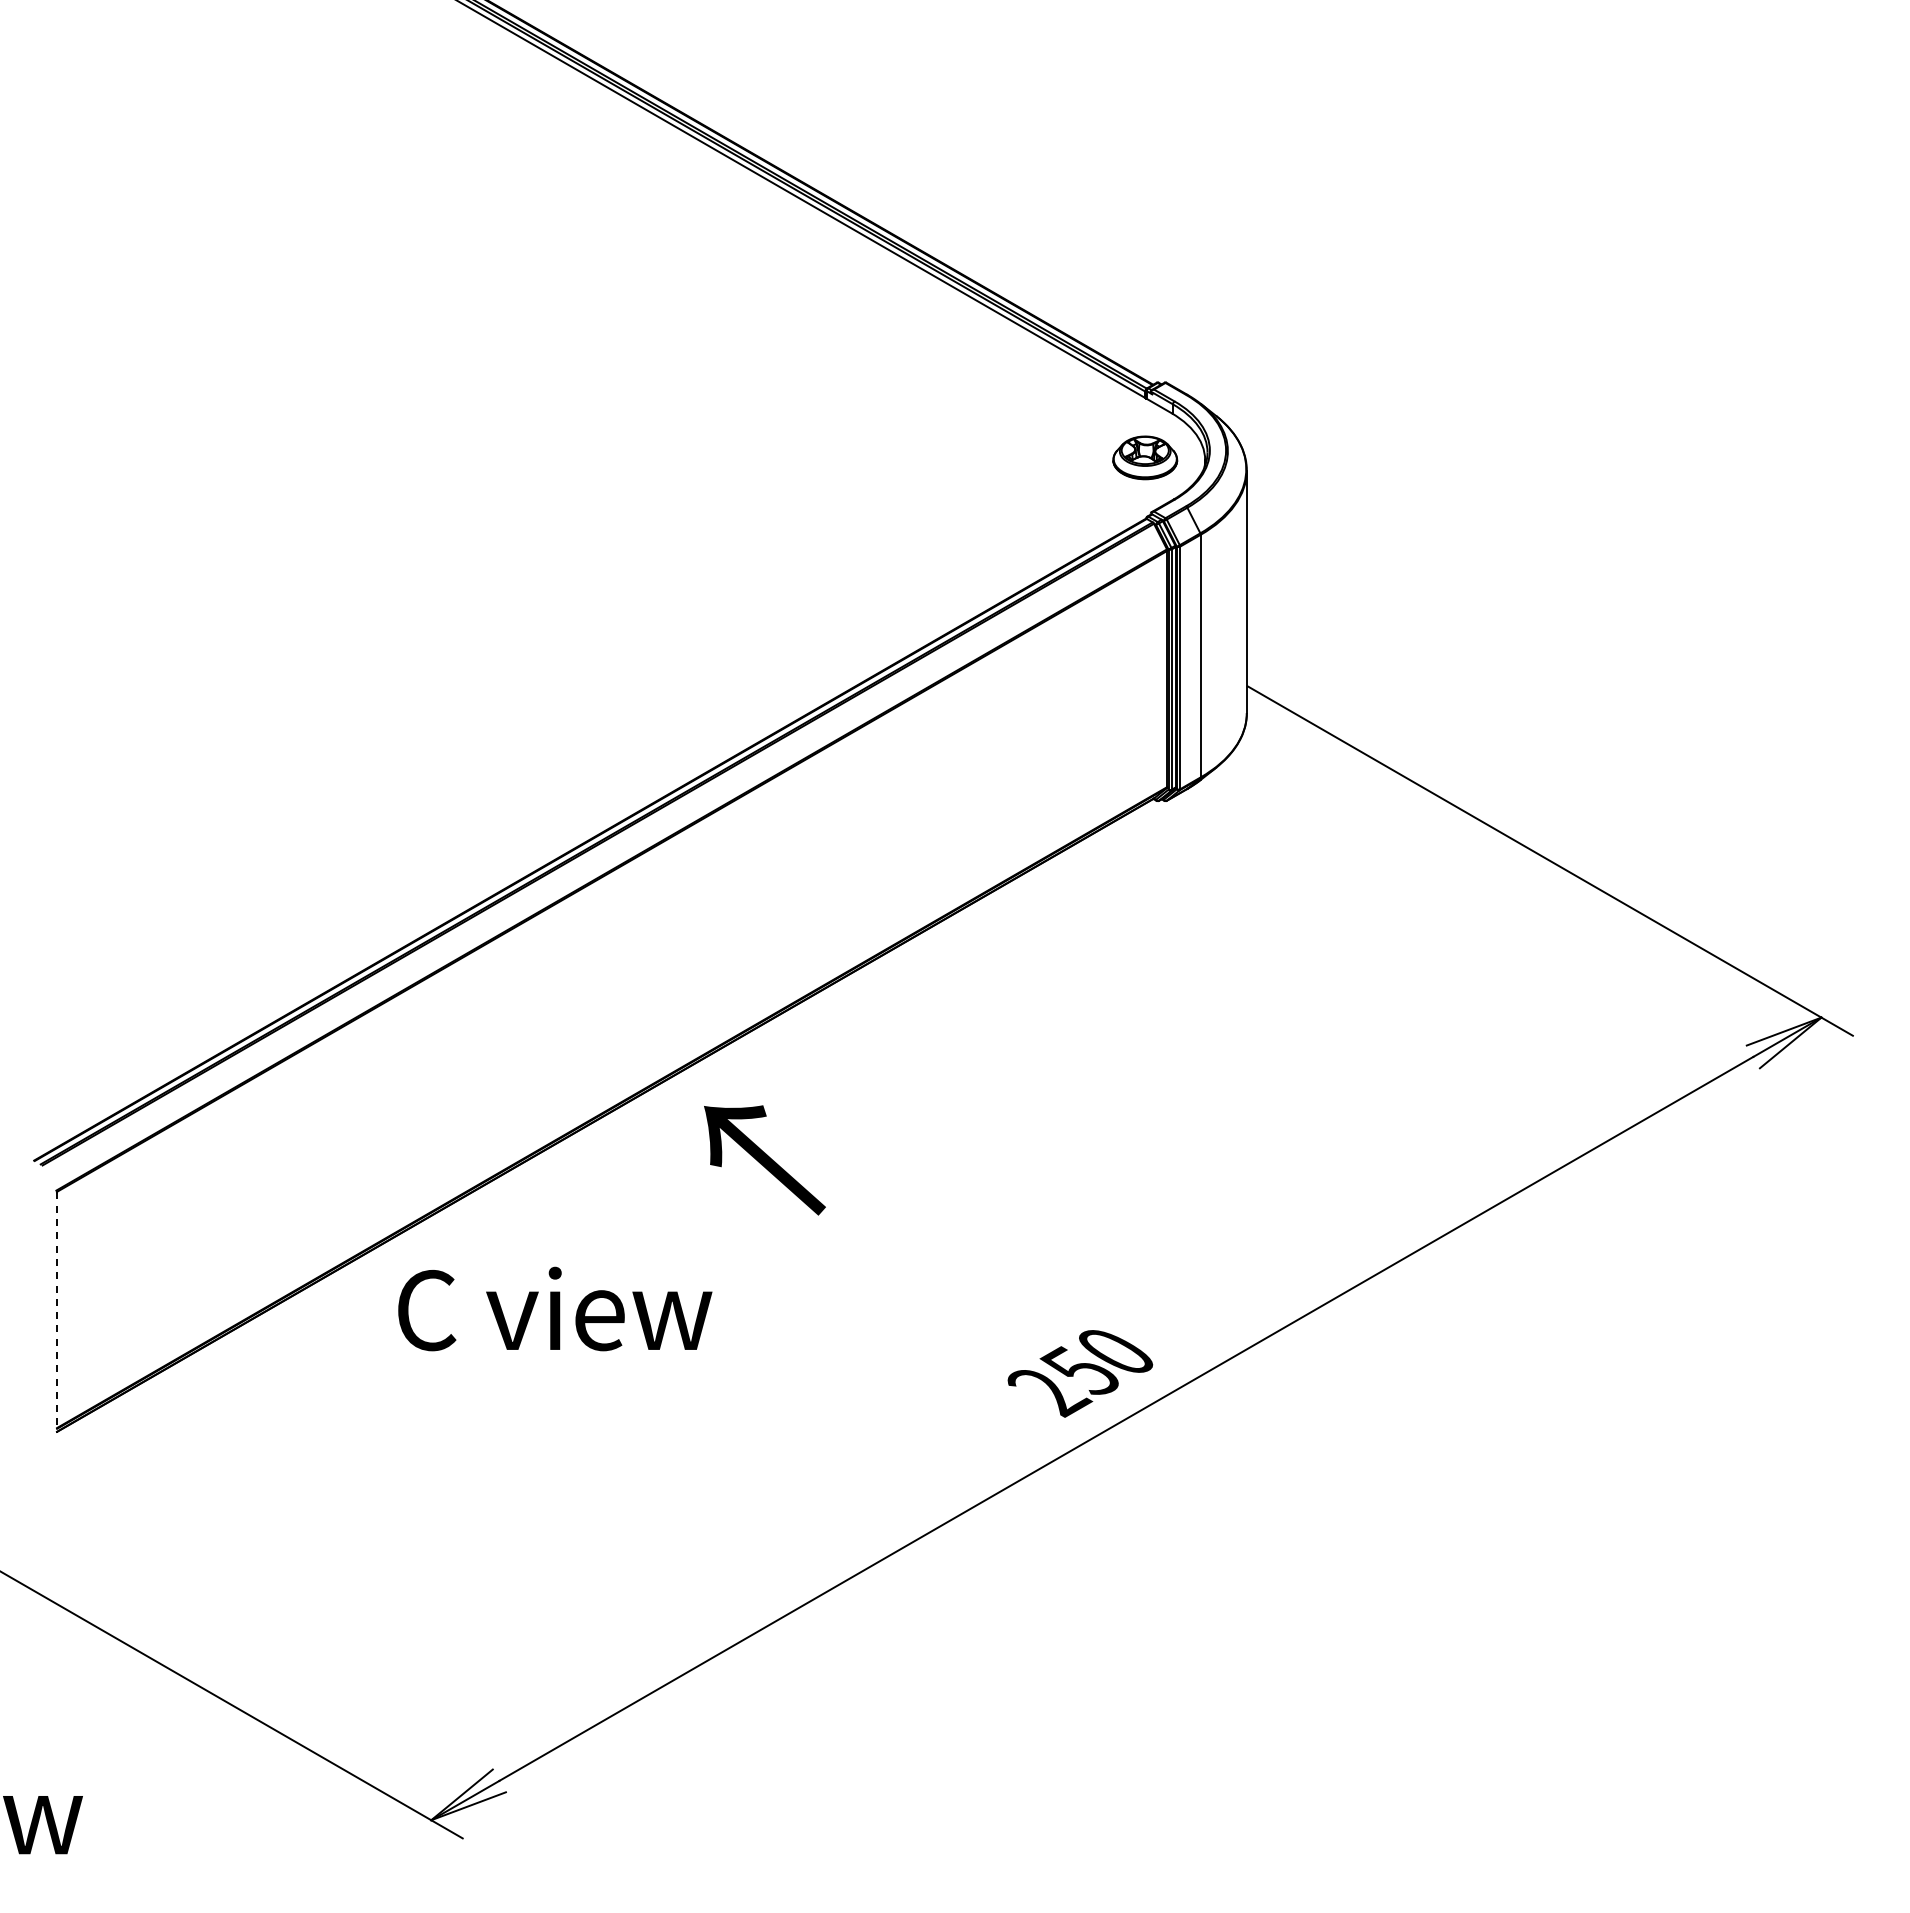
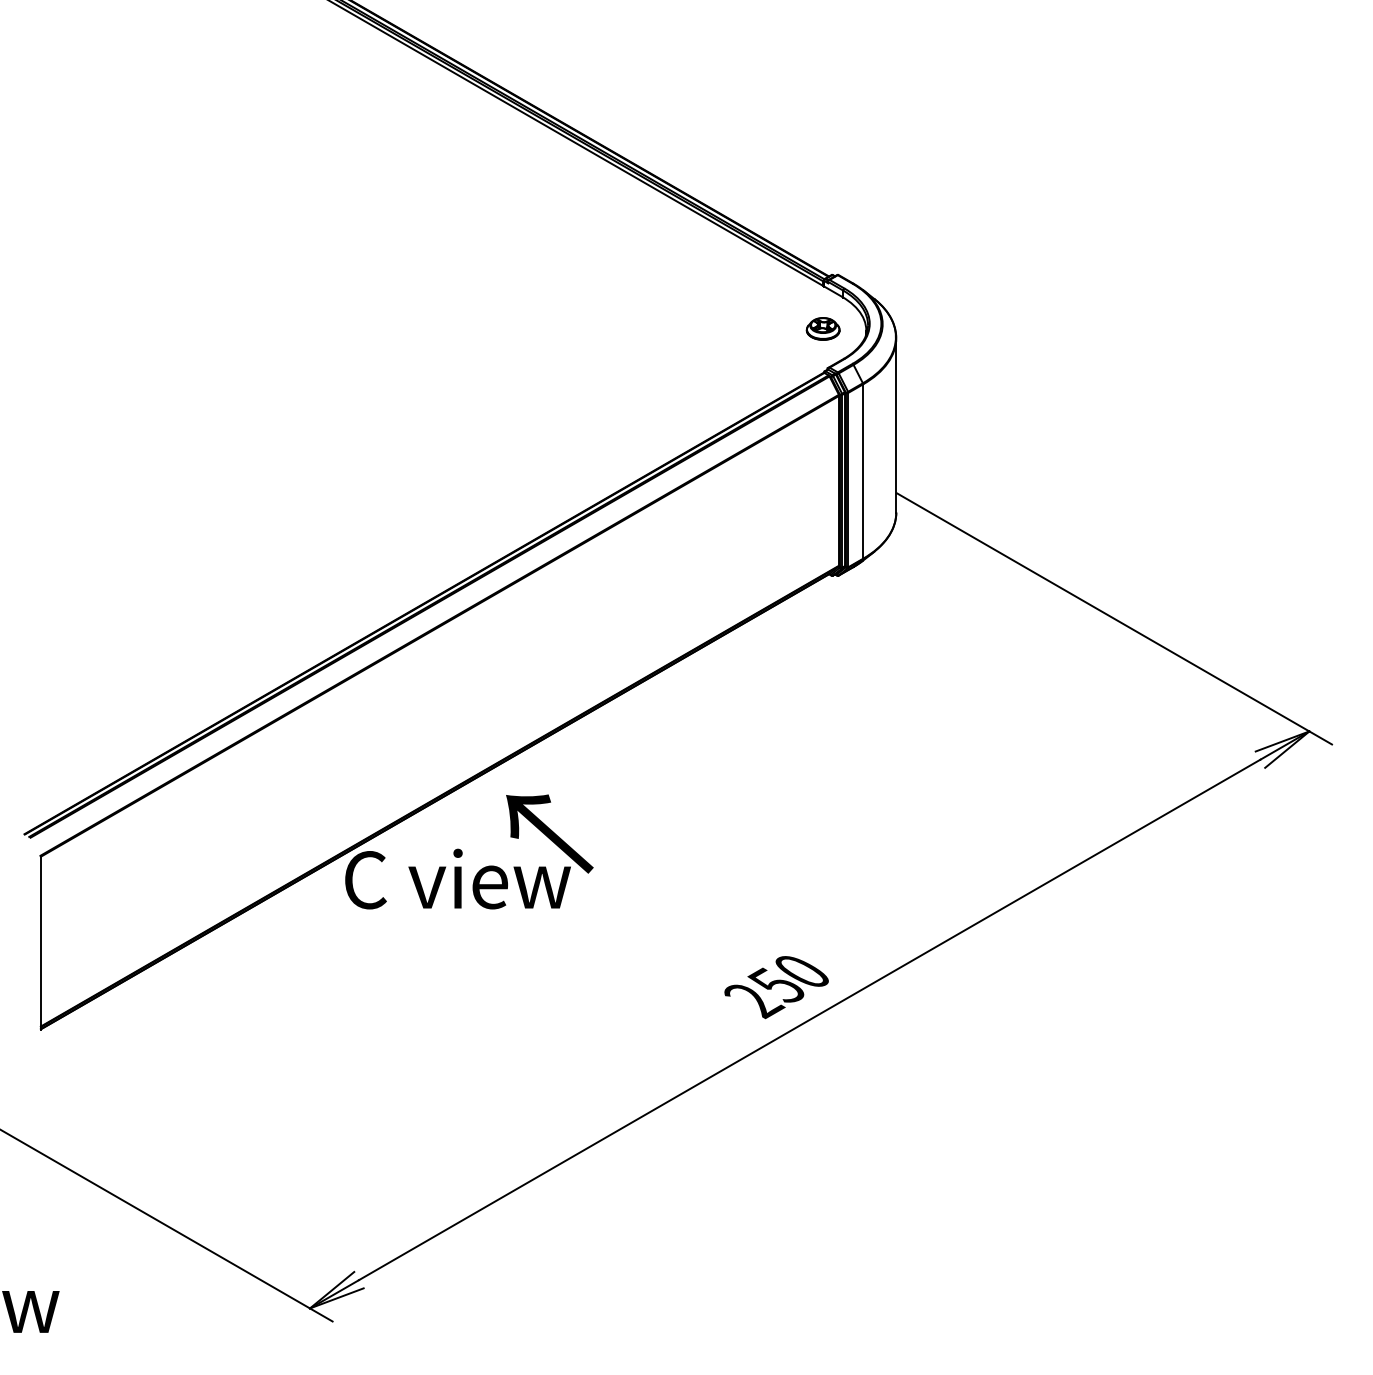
part: (1144, 457) -> (822, 328), size x0.71
text: (555, 1308) -> (458, 878), moved
line: (57, 1313) -> (41, 944), dashed -> solid

